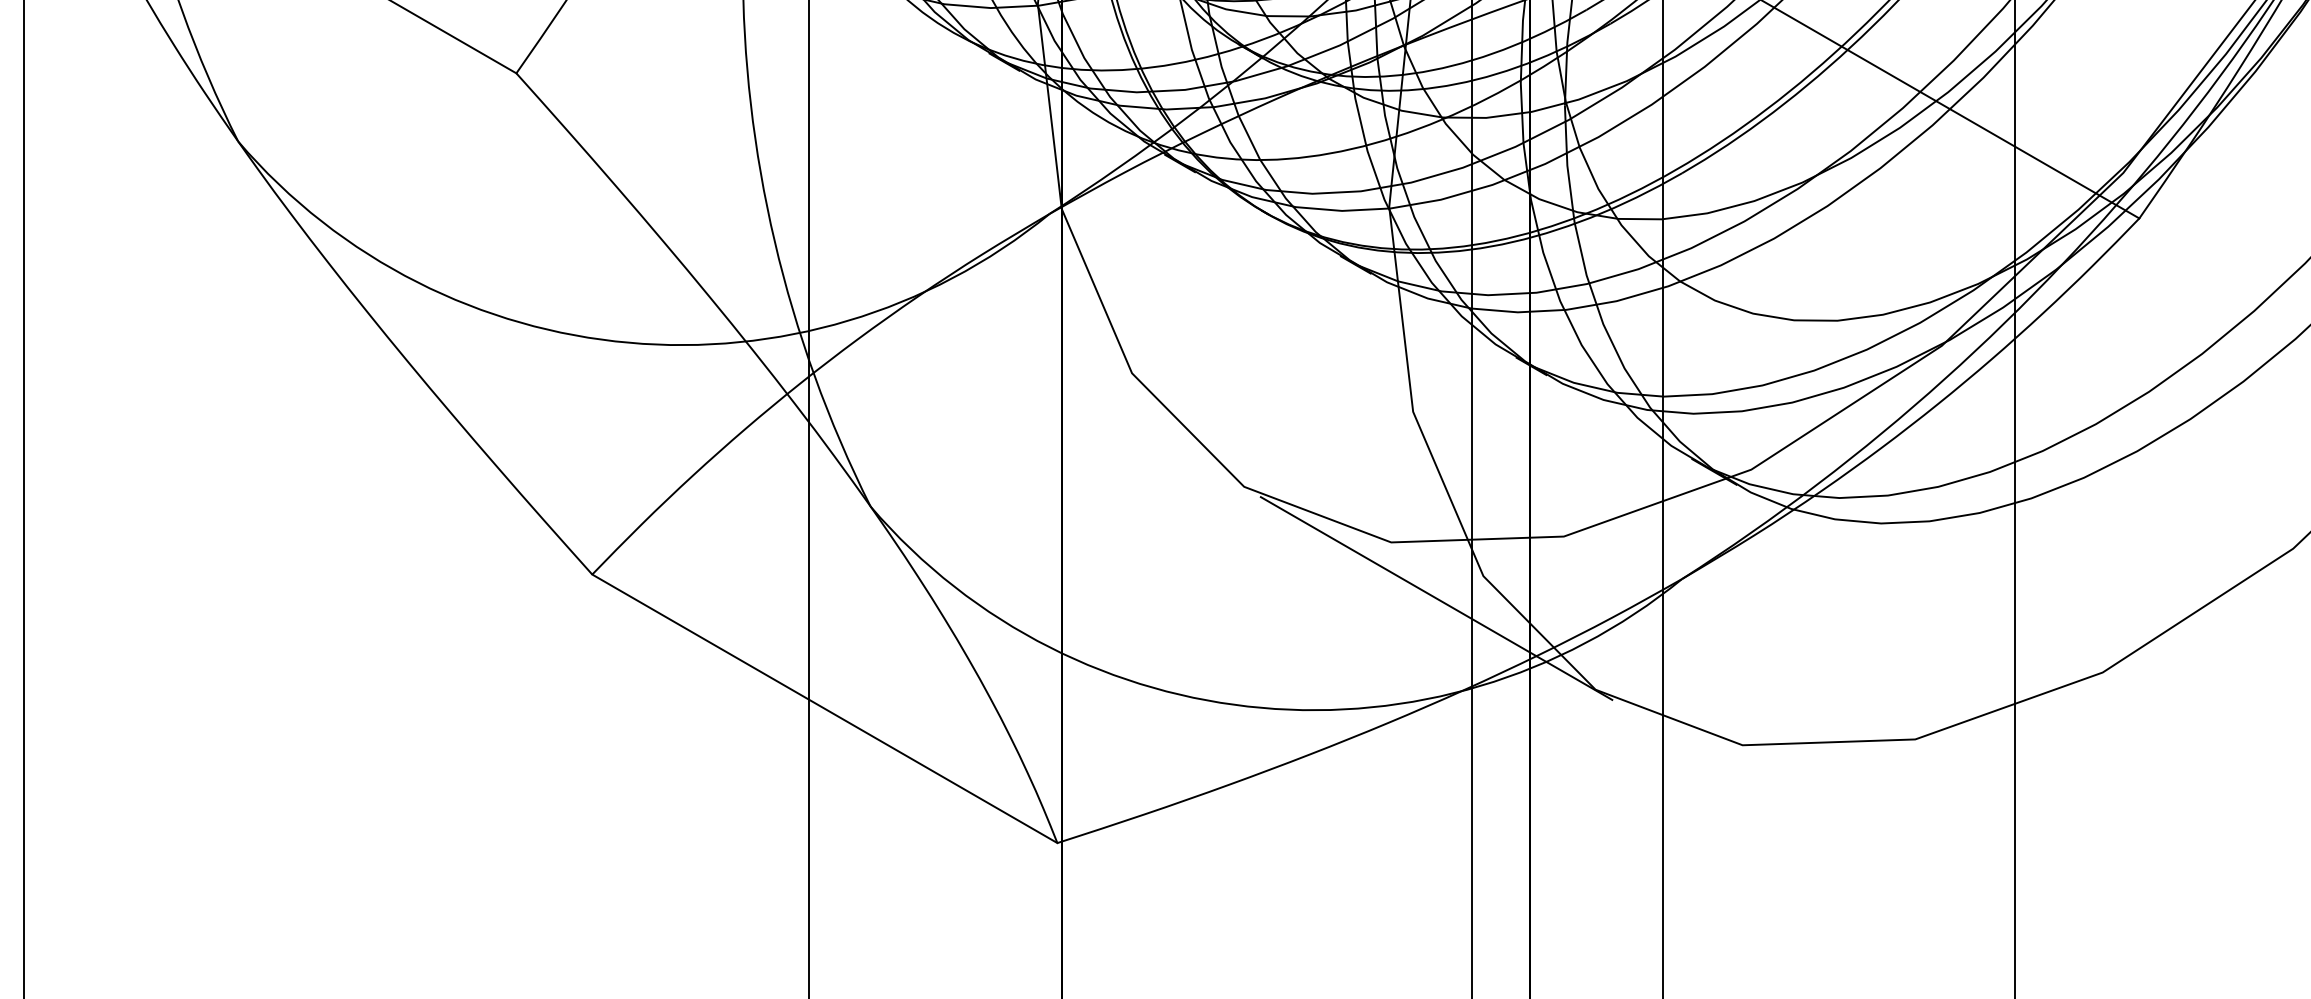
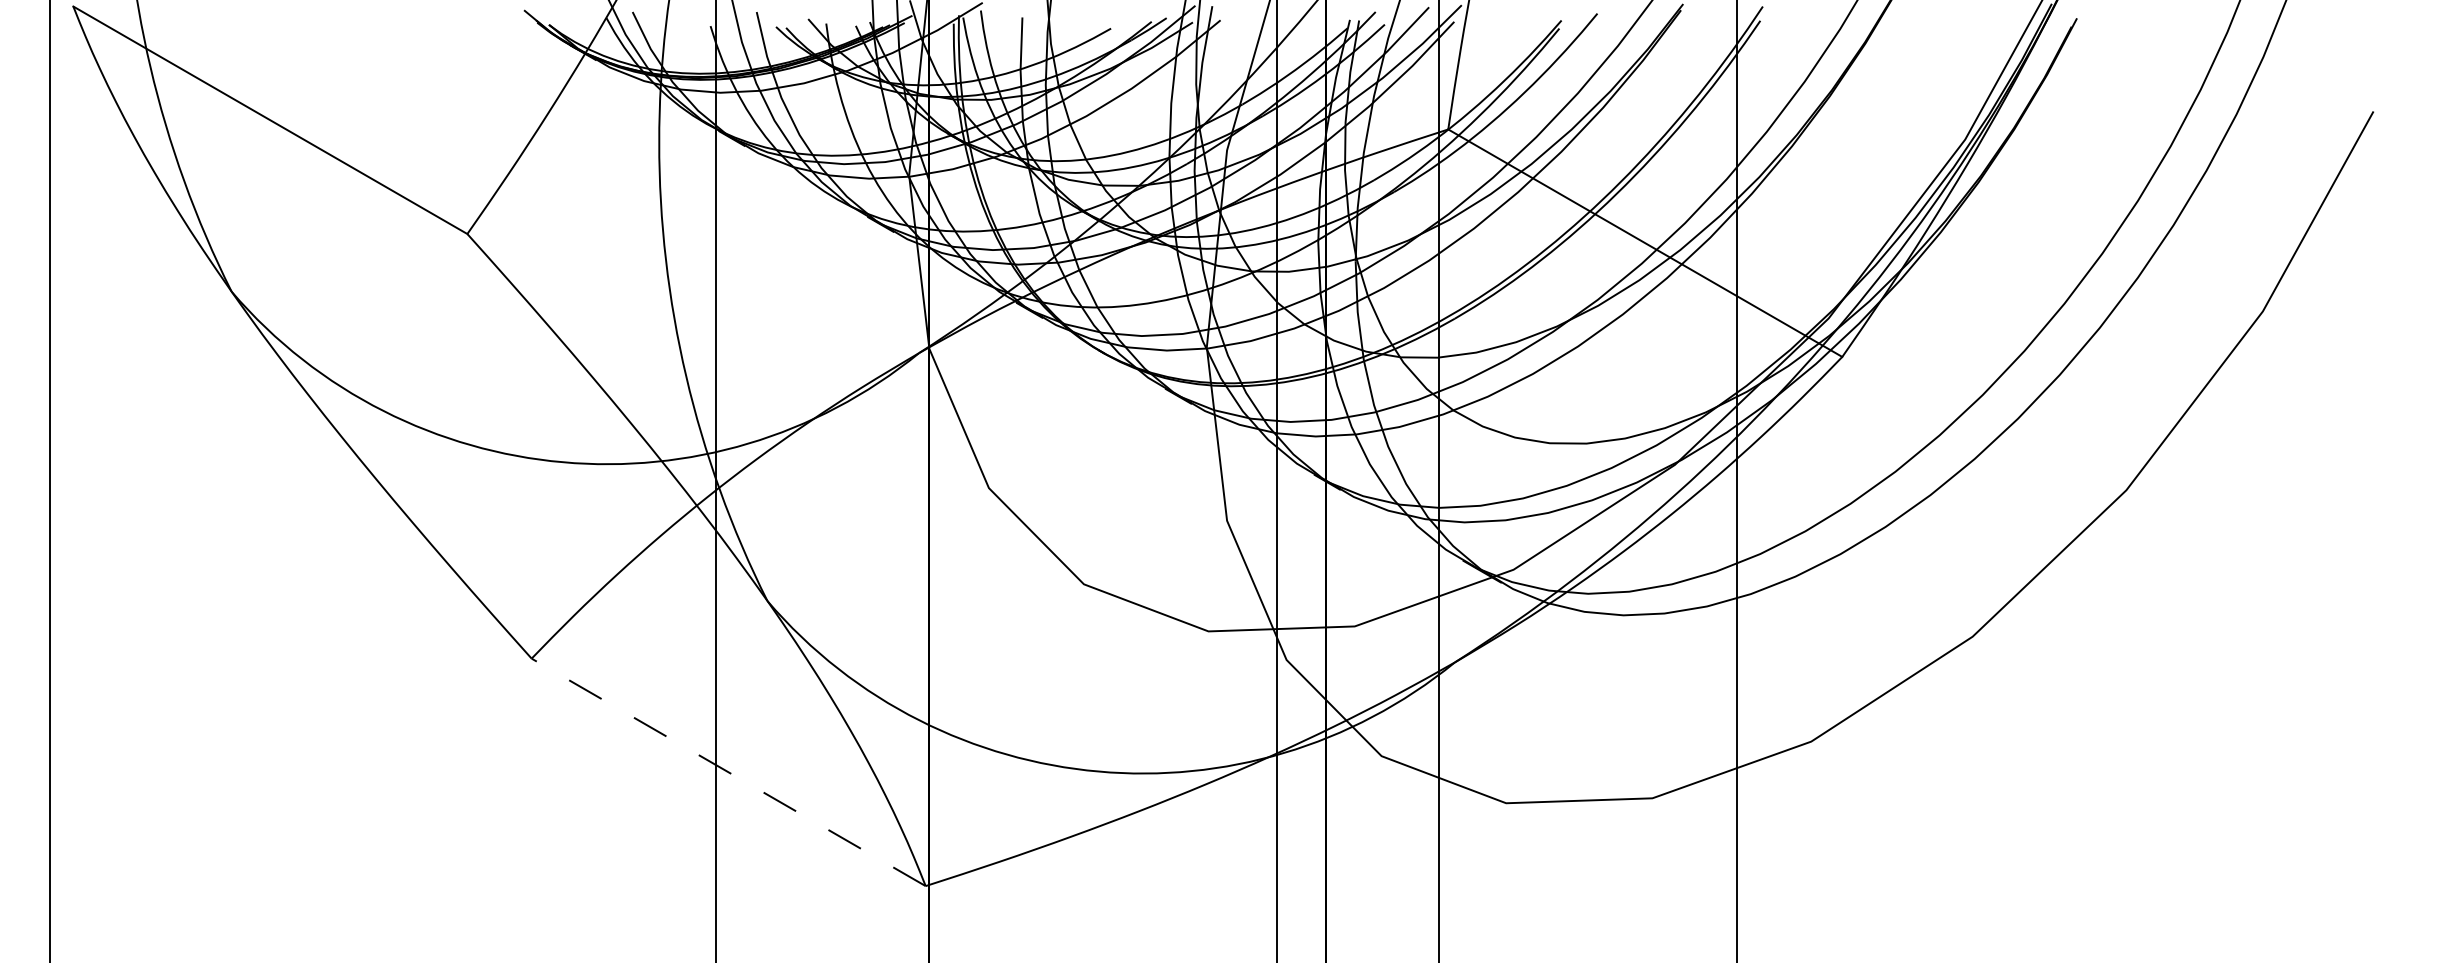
line: (1436, 598) -> (1246, 678), removed
line: (824, 708) -> (728, 772), solid -> dashed

